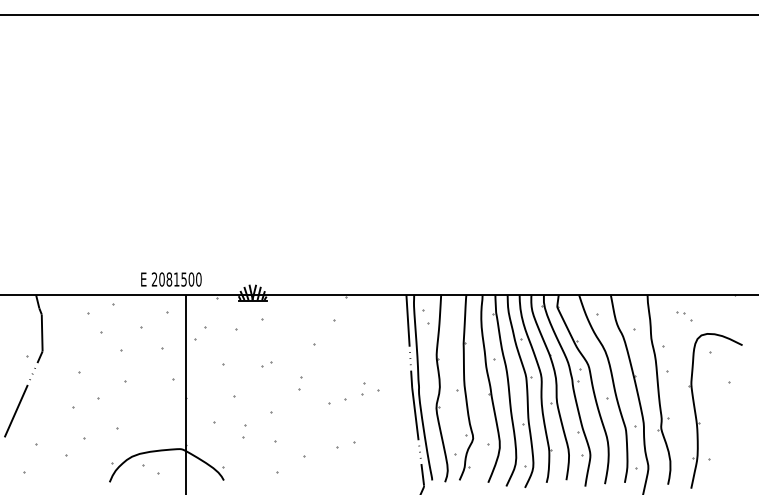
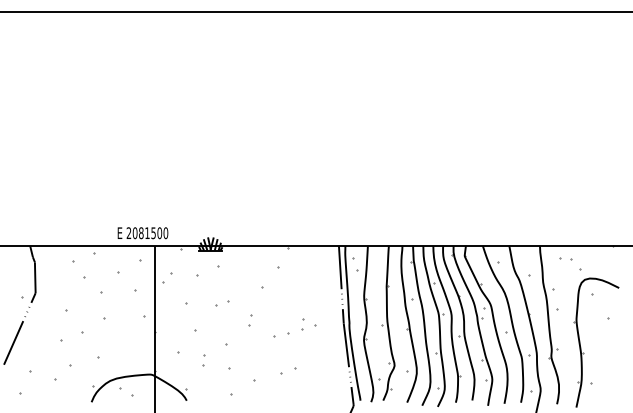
part: (684, 315) -> (570, 263), size x1.6
part: (266, 363) -> (222, 303), size x1.6

